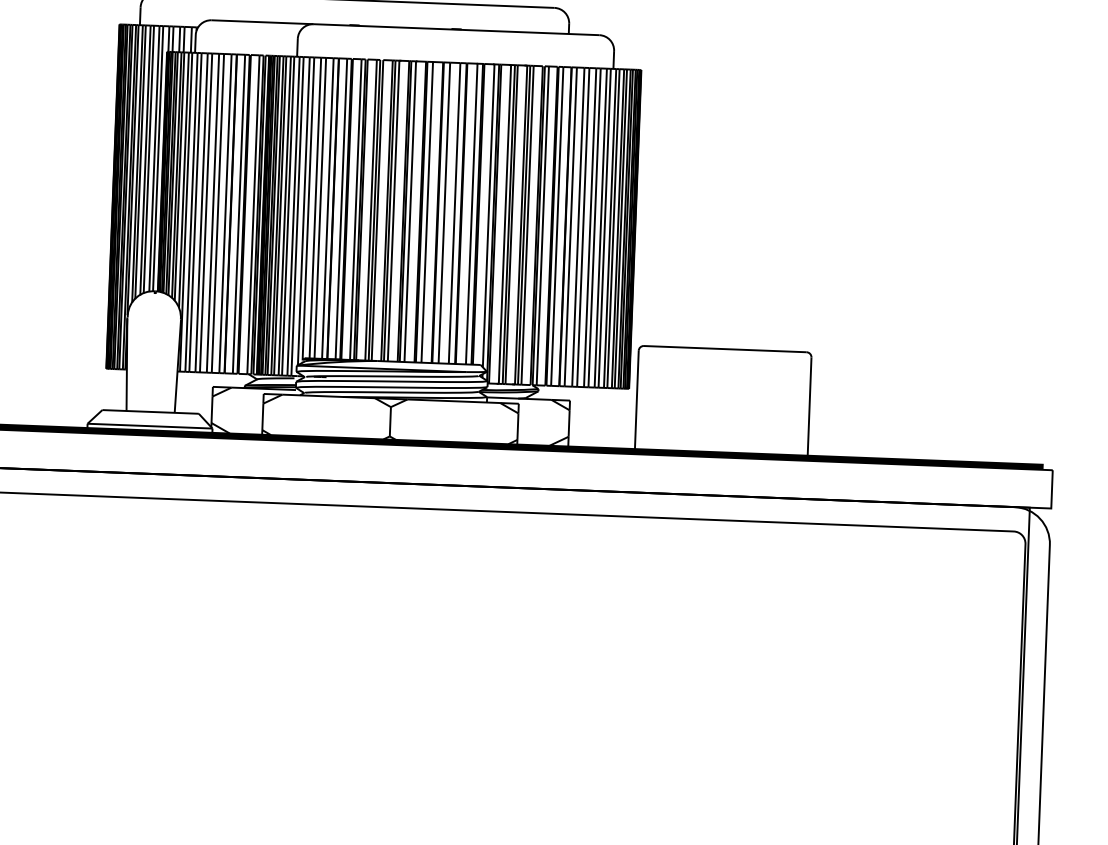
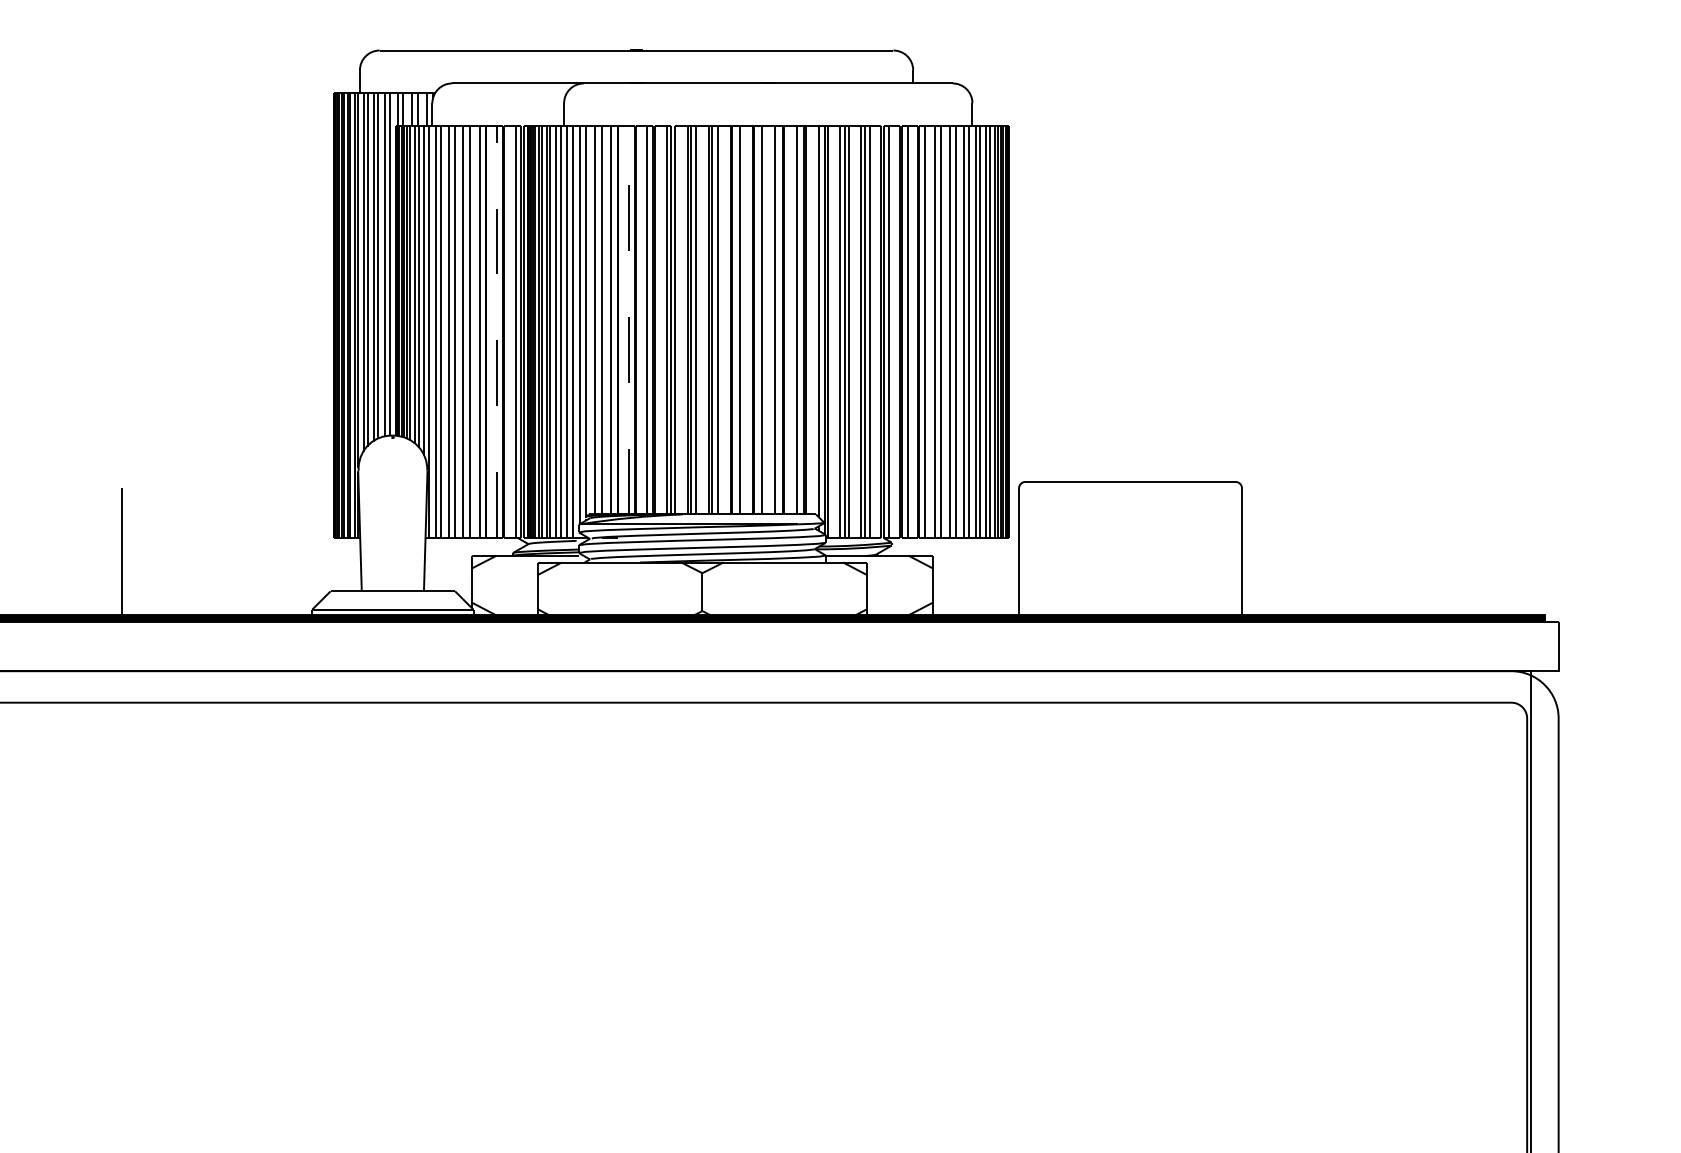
line: (341, 208) -> (628, 319), solid -> dashed
line: (239, 214) -> (497, 332), solid -> dashed

